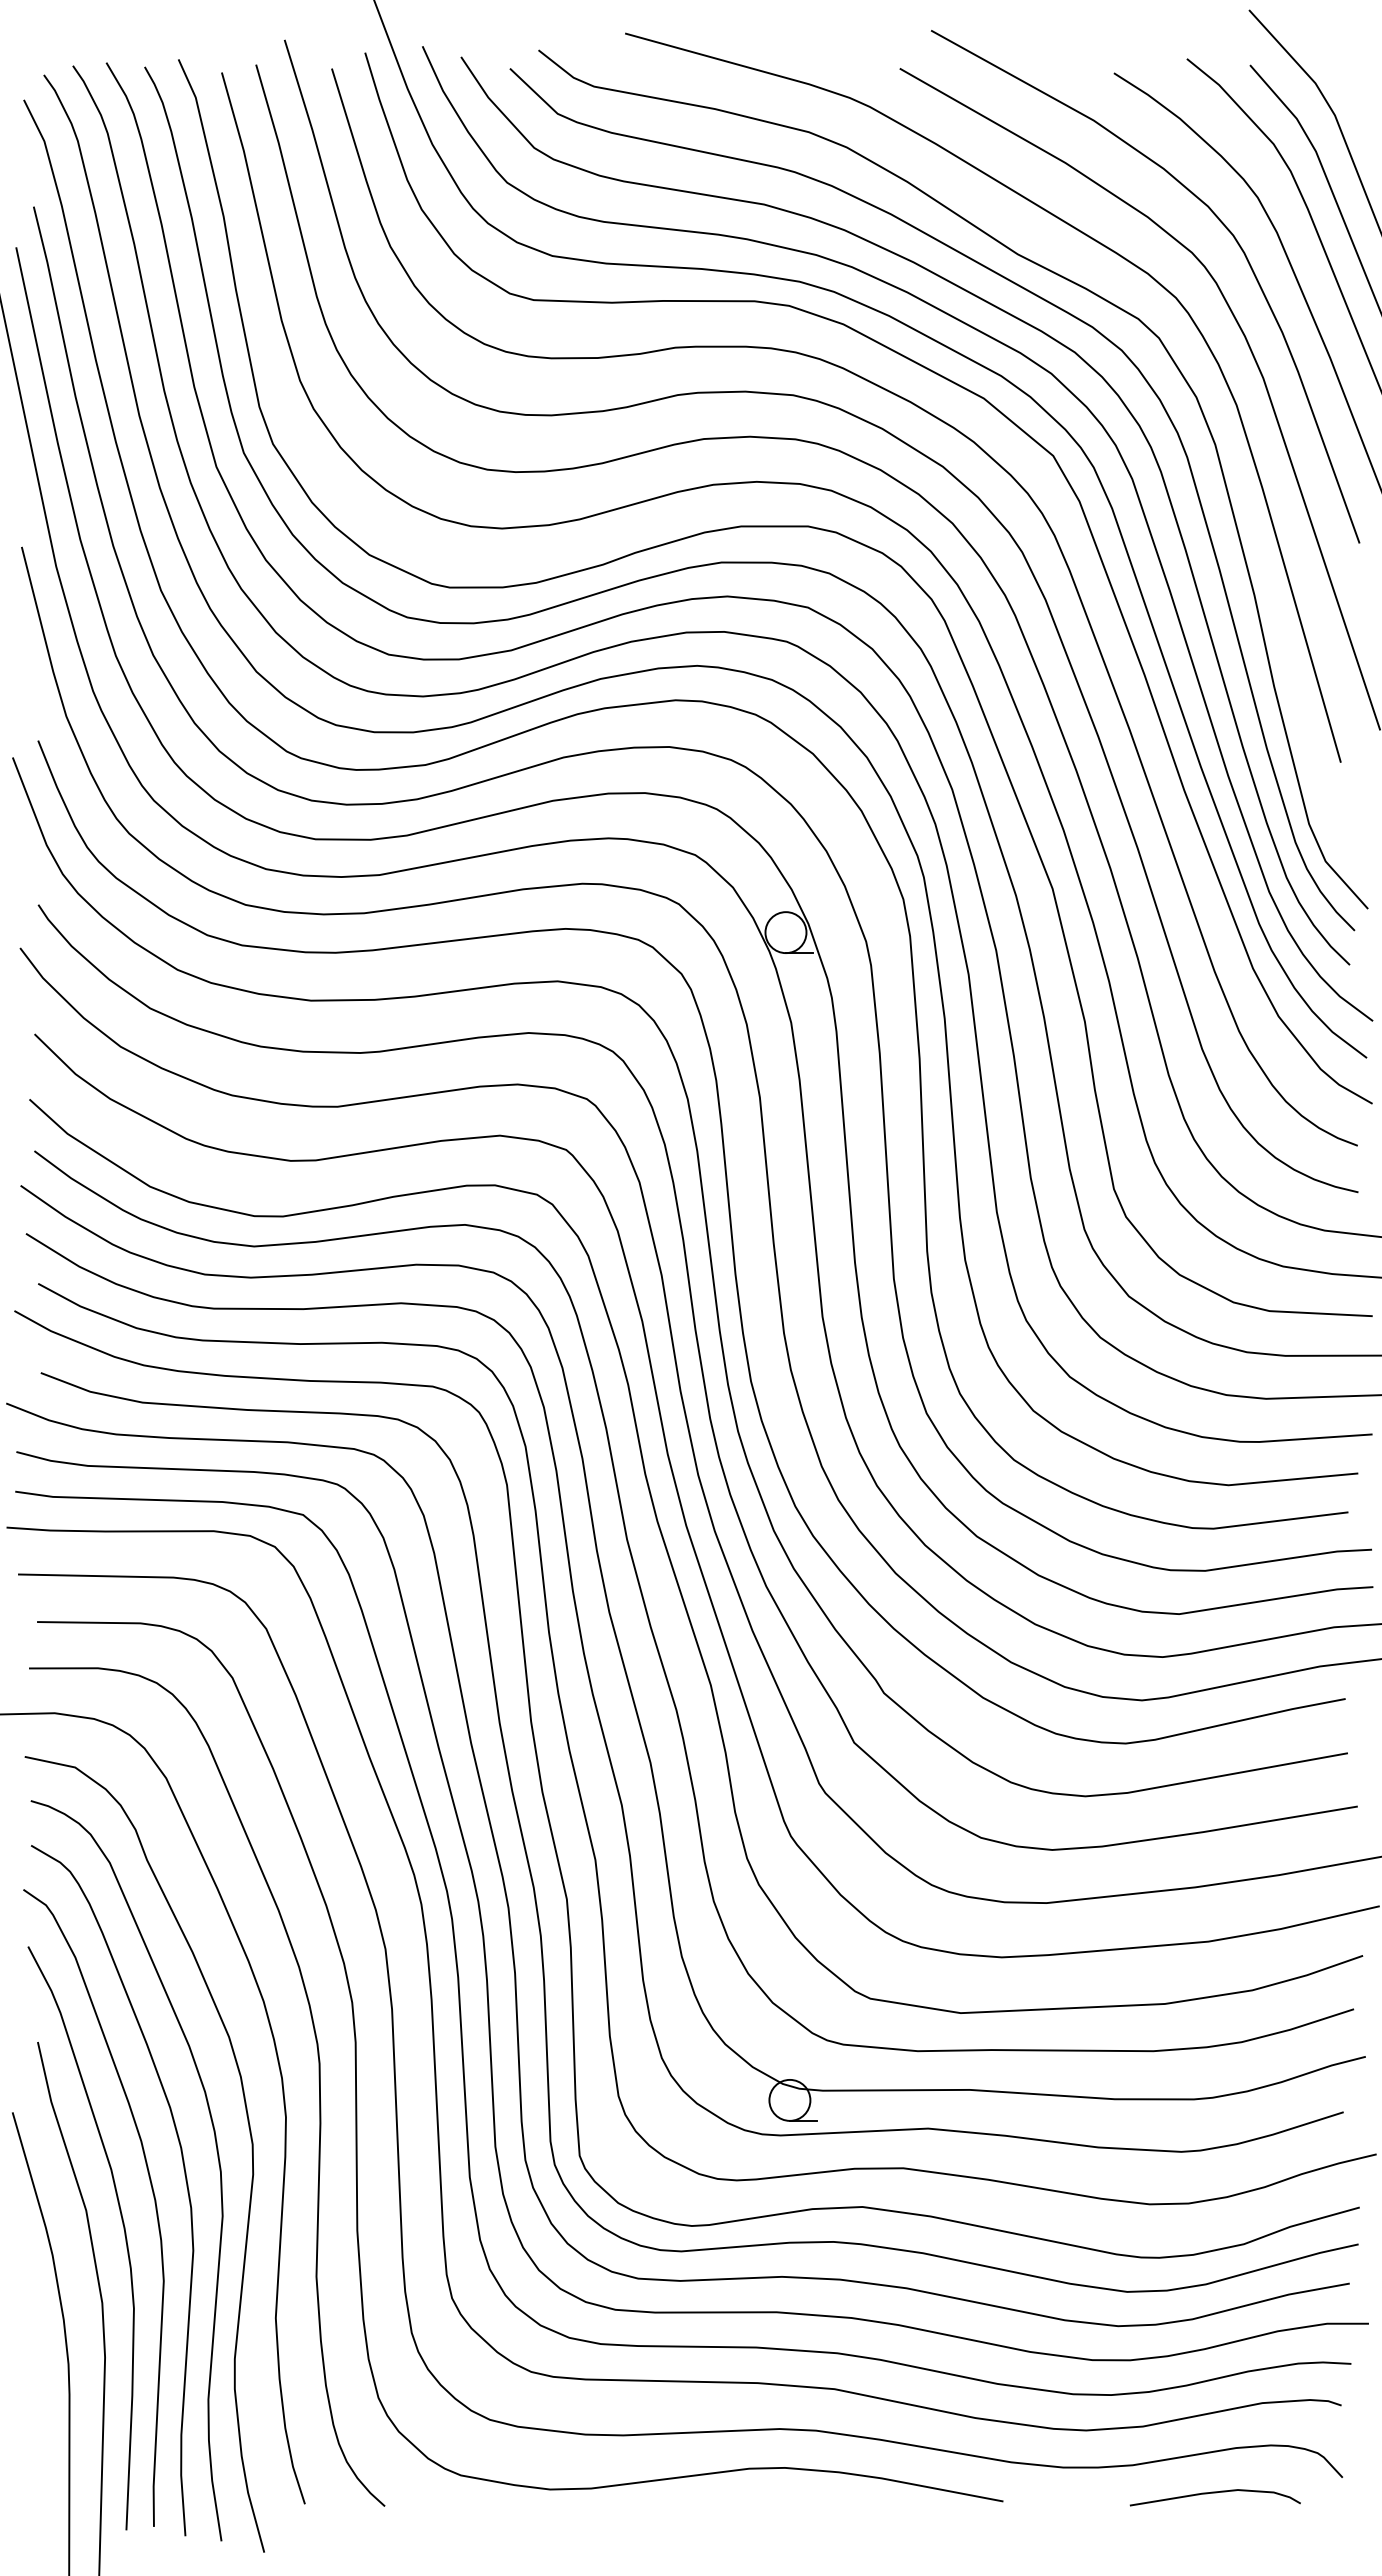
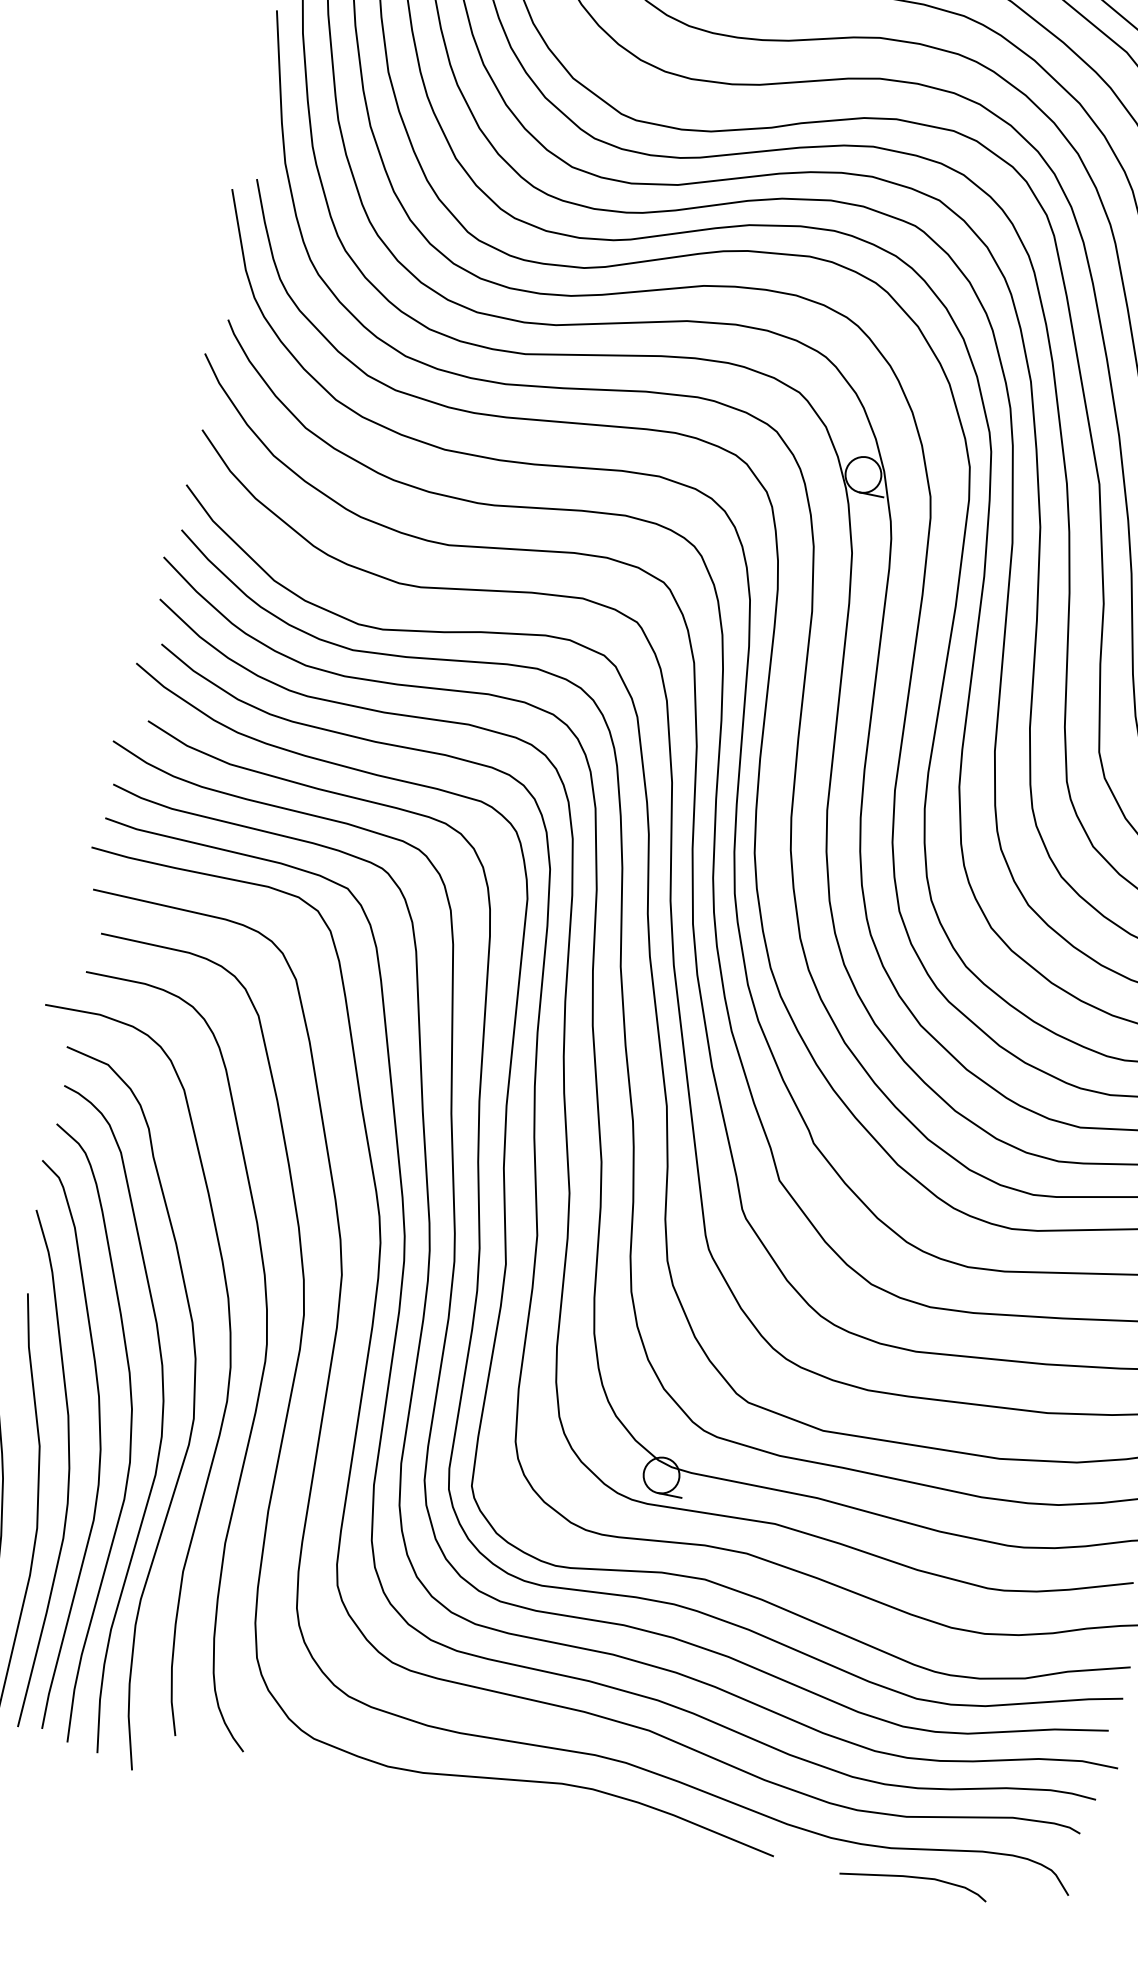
curve: (1214, 2493) -> (914, 1878), moved

